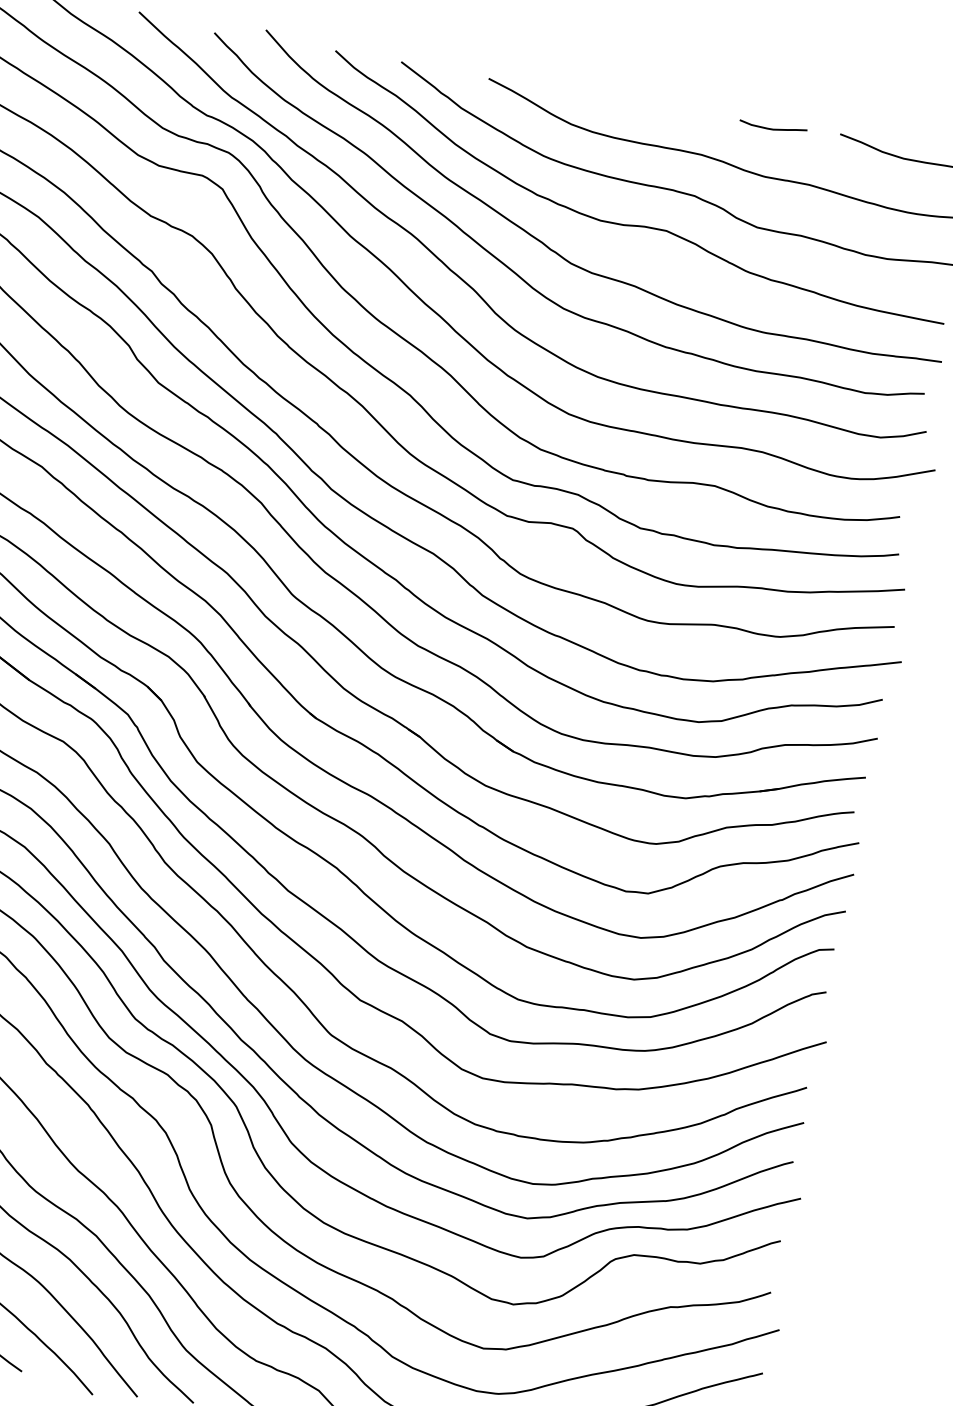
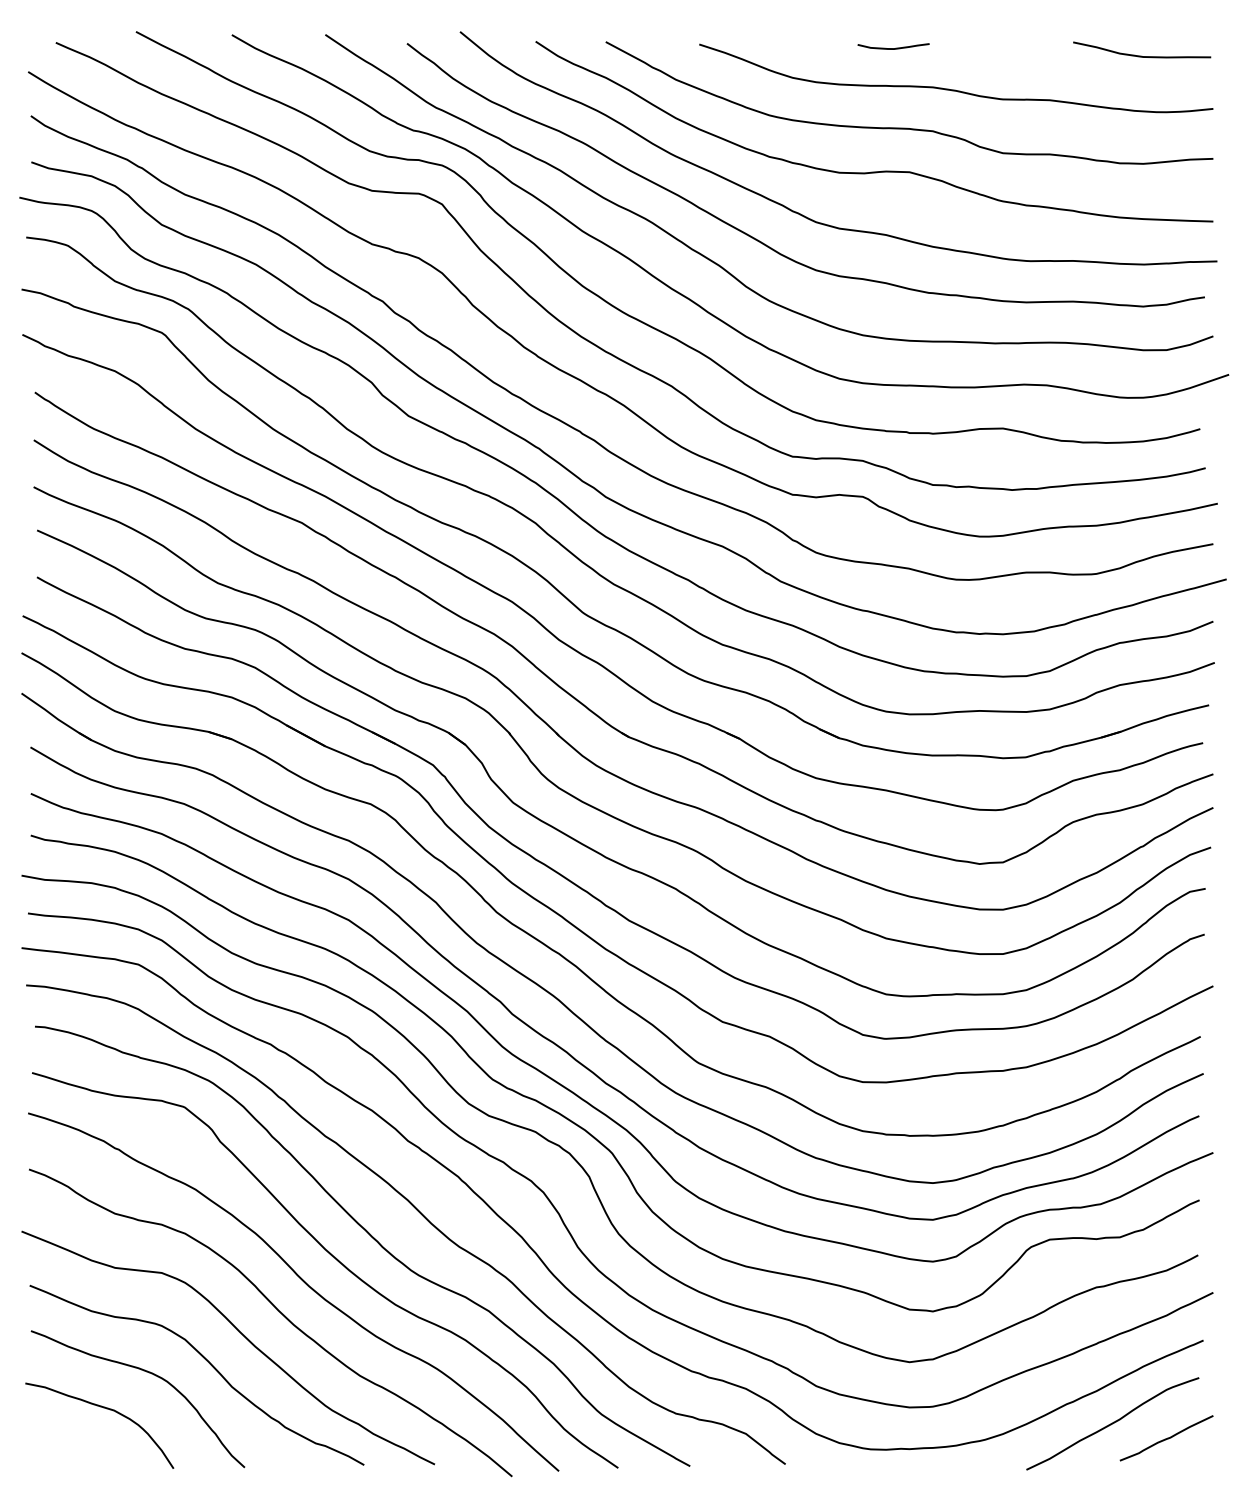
curve: (772, 129) -> (893, 48), moved

